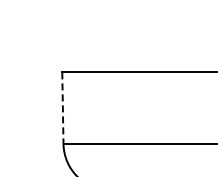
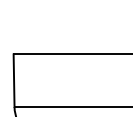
line: (62, 108) -> (13, 80), dashed -> solid

